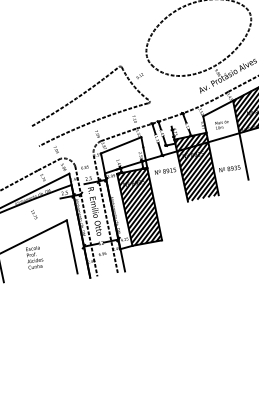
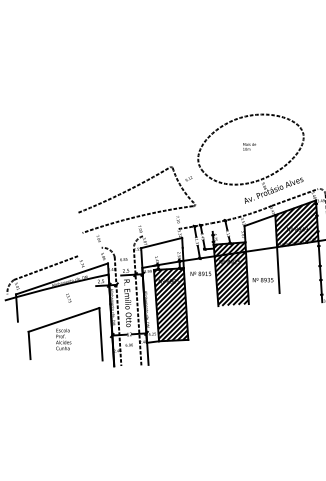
text: (222, 124) -> (249, 146), moved
line: (118, 134) -> (160, 232), removed
line: (48, 164) -> (89, 251), removed

